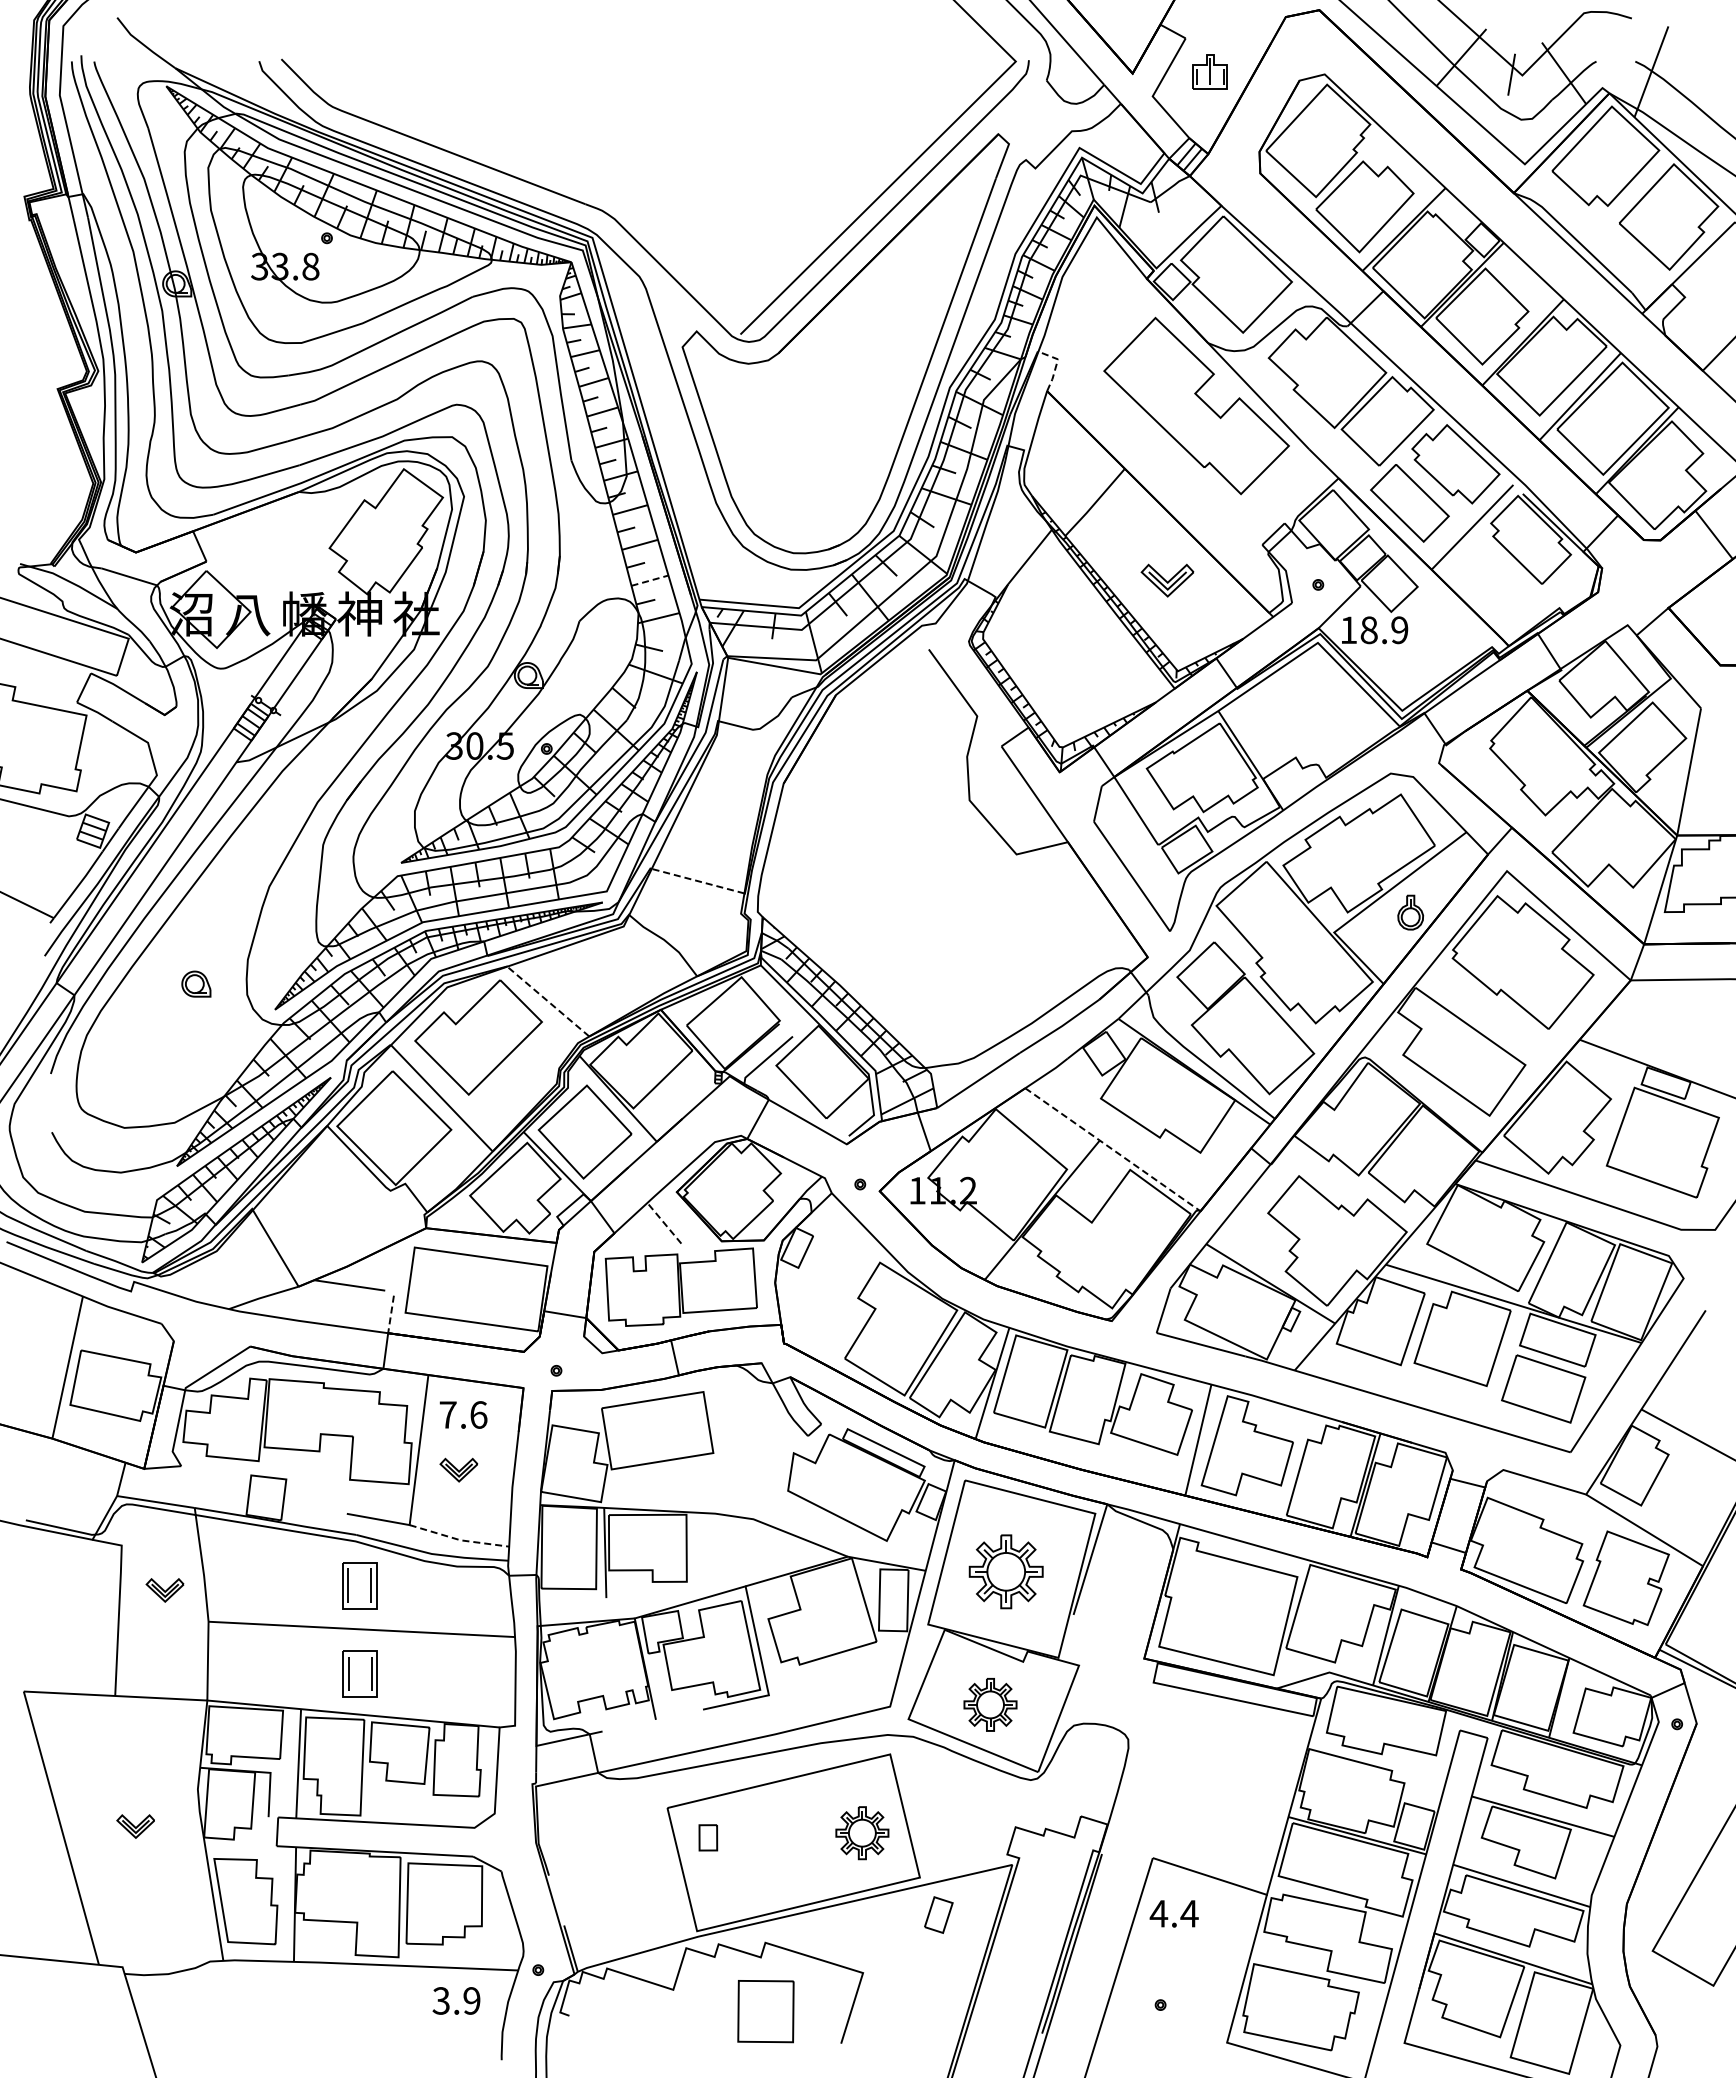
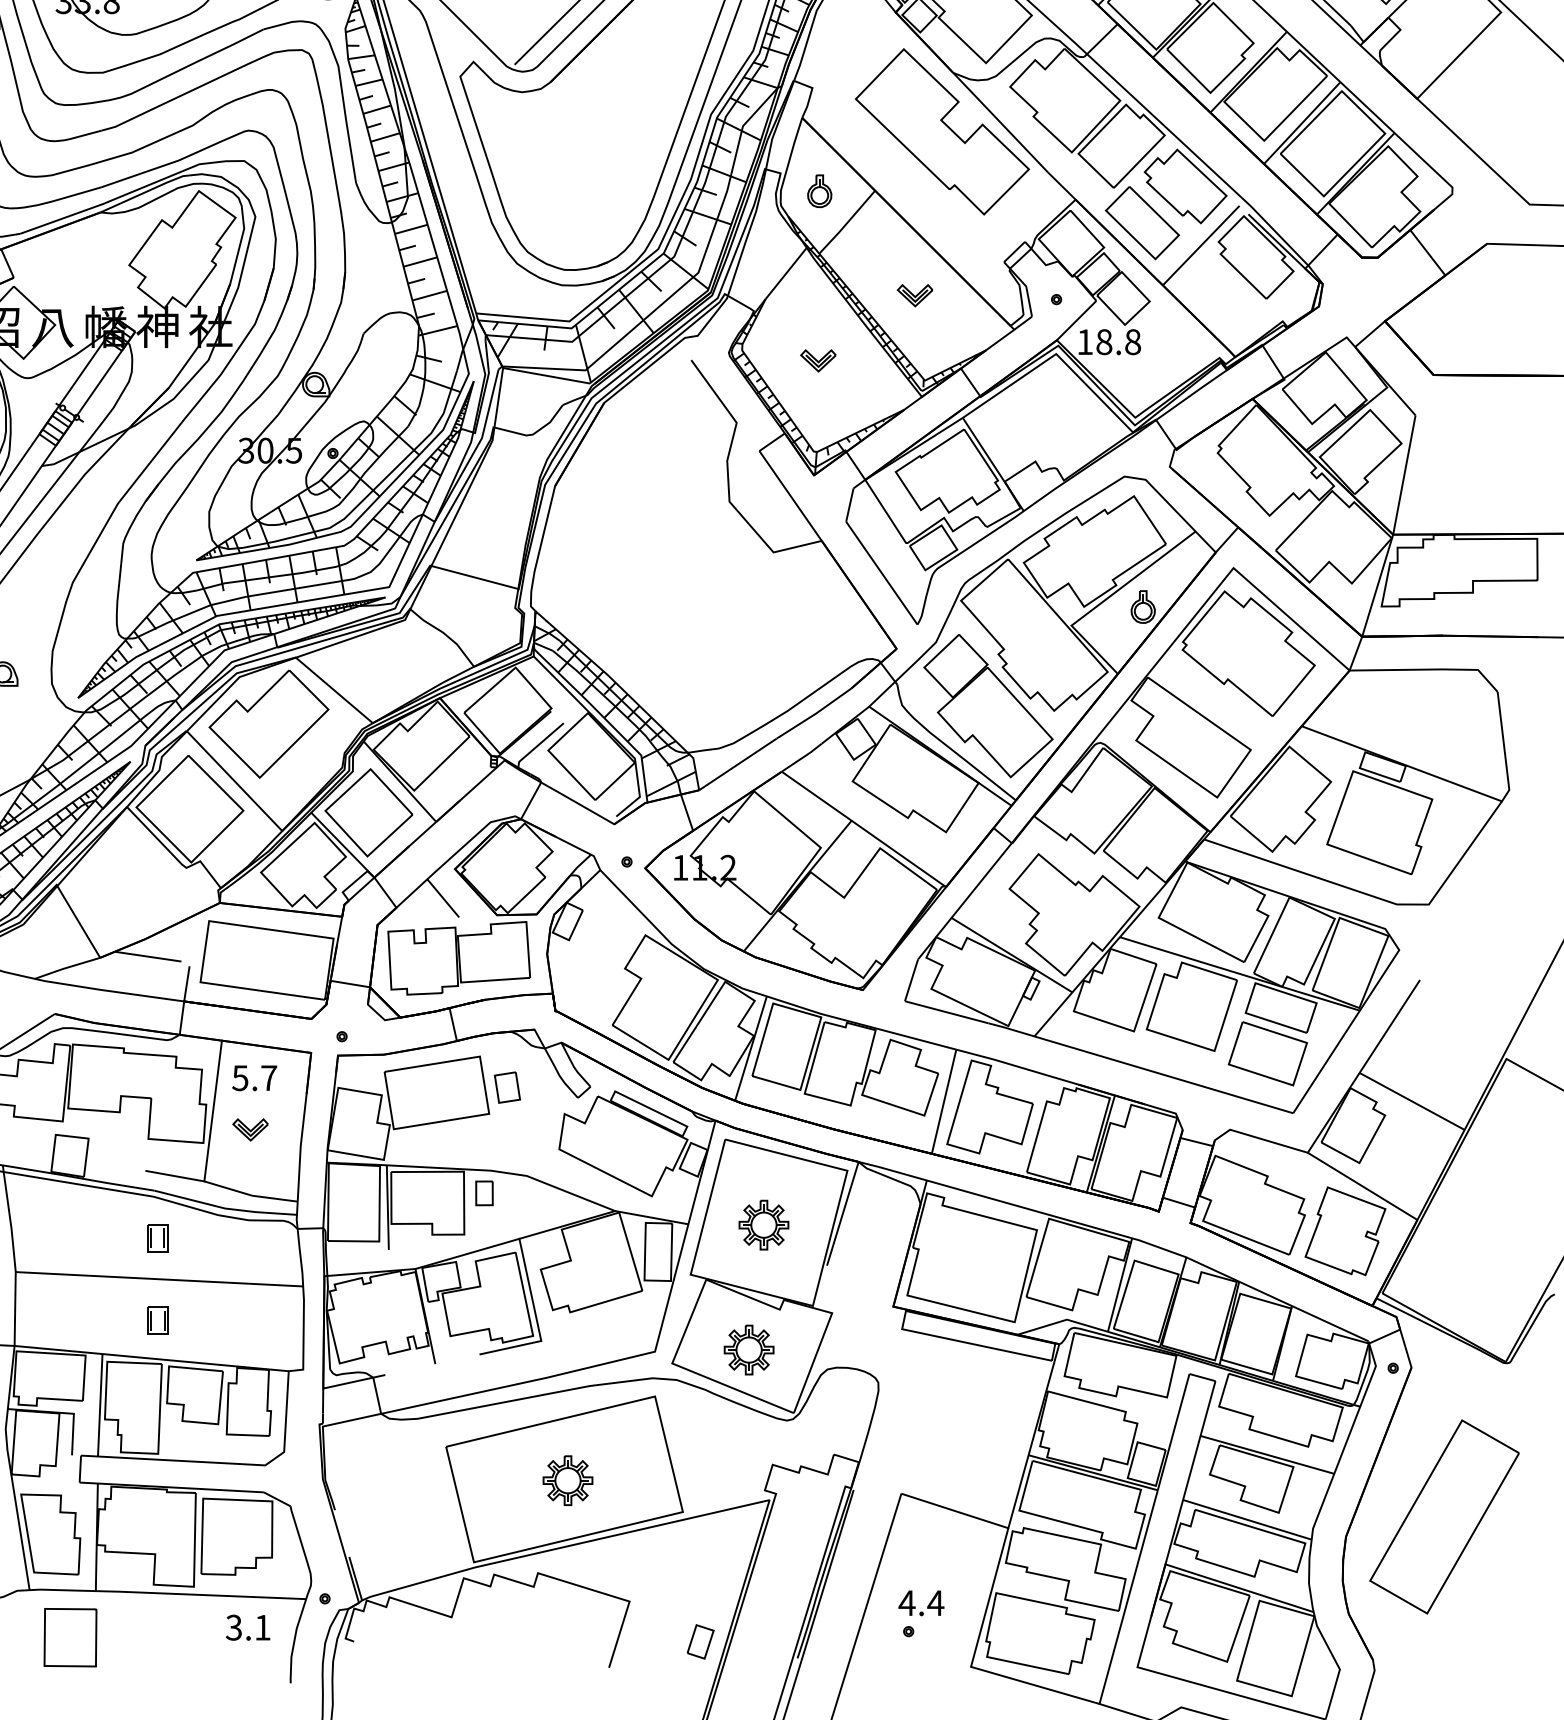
line: (1056, 365) -> (811, 93), dashed -> solid
part: (1065, 469) -> (819, 191), added
line: (650, 580) -> (430, 295), dashed -> solid
part: (1167, 580) -> (915, 295), size x0.71
text: (1399, 630) -> (1132, 342), 18.9 -> 18.8
part: (1063, 650) -> (817, 361), added
line: (698, 881) -> (475, 577), dashed -> solid
line: (548, 1001) -> (334, 690), dashed -> solid
line: (1112, 1149) -> (863, 829), dashed -> solid
line: (664, 1223) -> (443, 898), dashed -> solid
line: (391, 1314) -> (187, 983), dashed -> solid
text: (463, 1414) -> (254, 1077), 7.6 -> 5.7
part: (732, 1425) -> (507, 1088), added
line: (458, 1539) -> (250, 1194), dashed -> solid
part: (1006, 1571) -> (764, 1224), size x0.71
part: (359, 1585) -> (157, 1238), size x0.62
part: (359, 1673) -> (157, 1320), size x0.62
part: (862, 1833) -> (568, 1480), moved
part: (708, 1837) -> (484, 1193), moved
text: (1173, 1913) -> (920, 1602), moved
part: (938, 1914) -> (700, 1641), moved
text: (471, 2000) -> (262, 1627), 3.9 -> 3.1
part: (765, 2011) -> (70, 1637), moved

